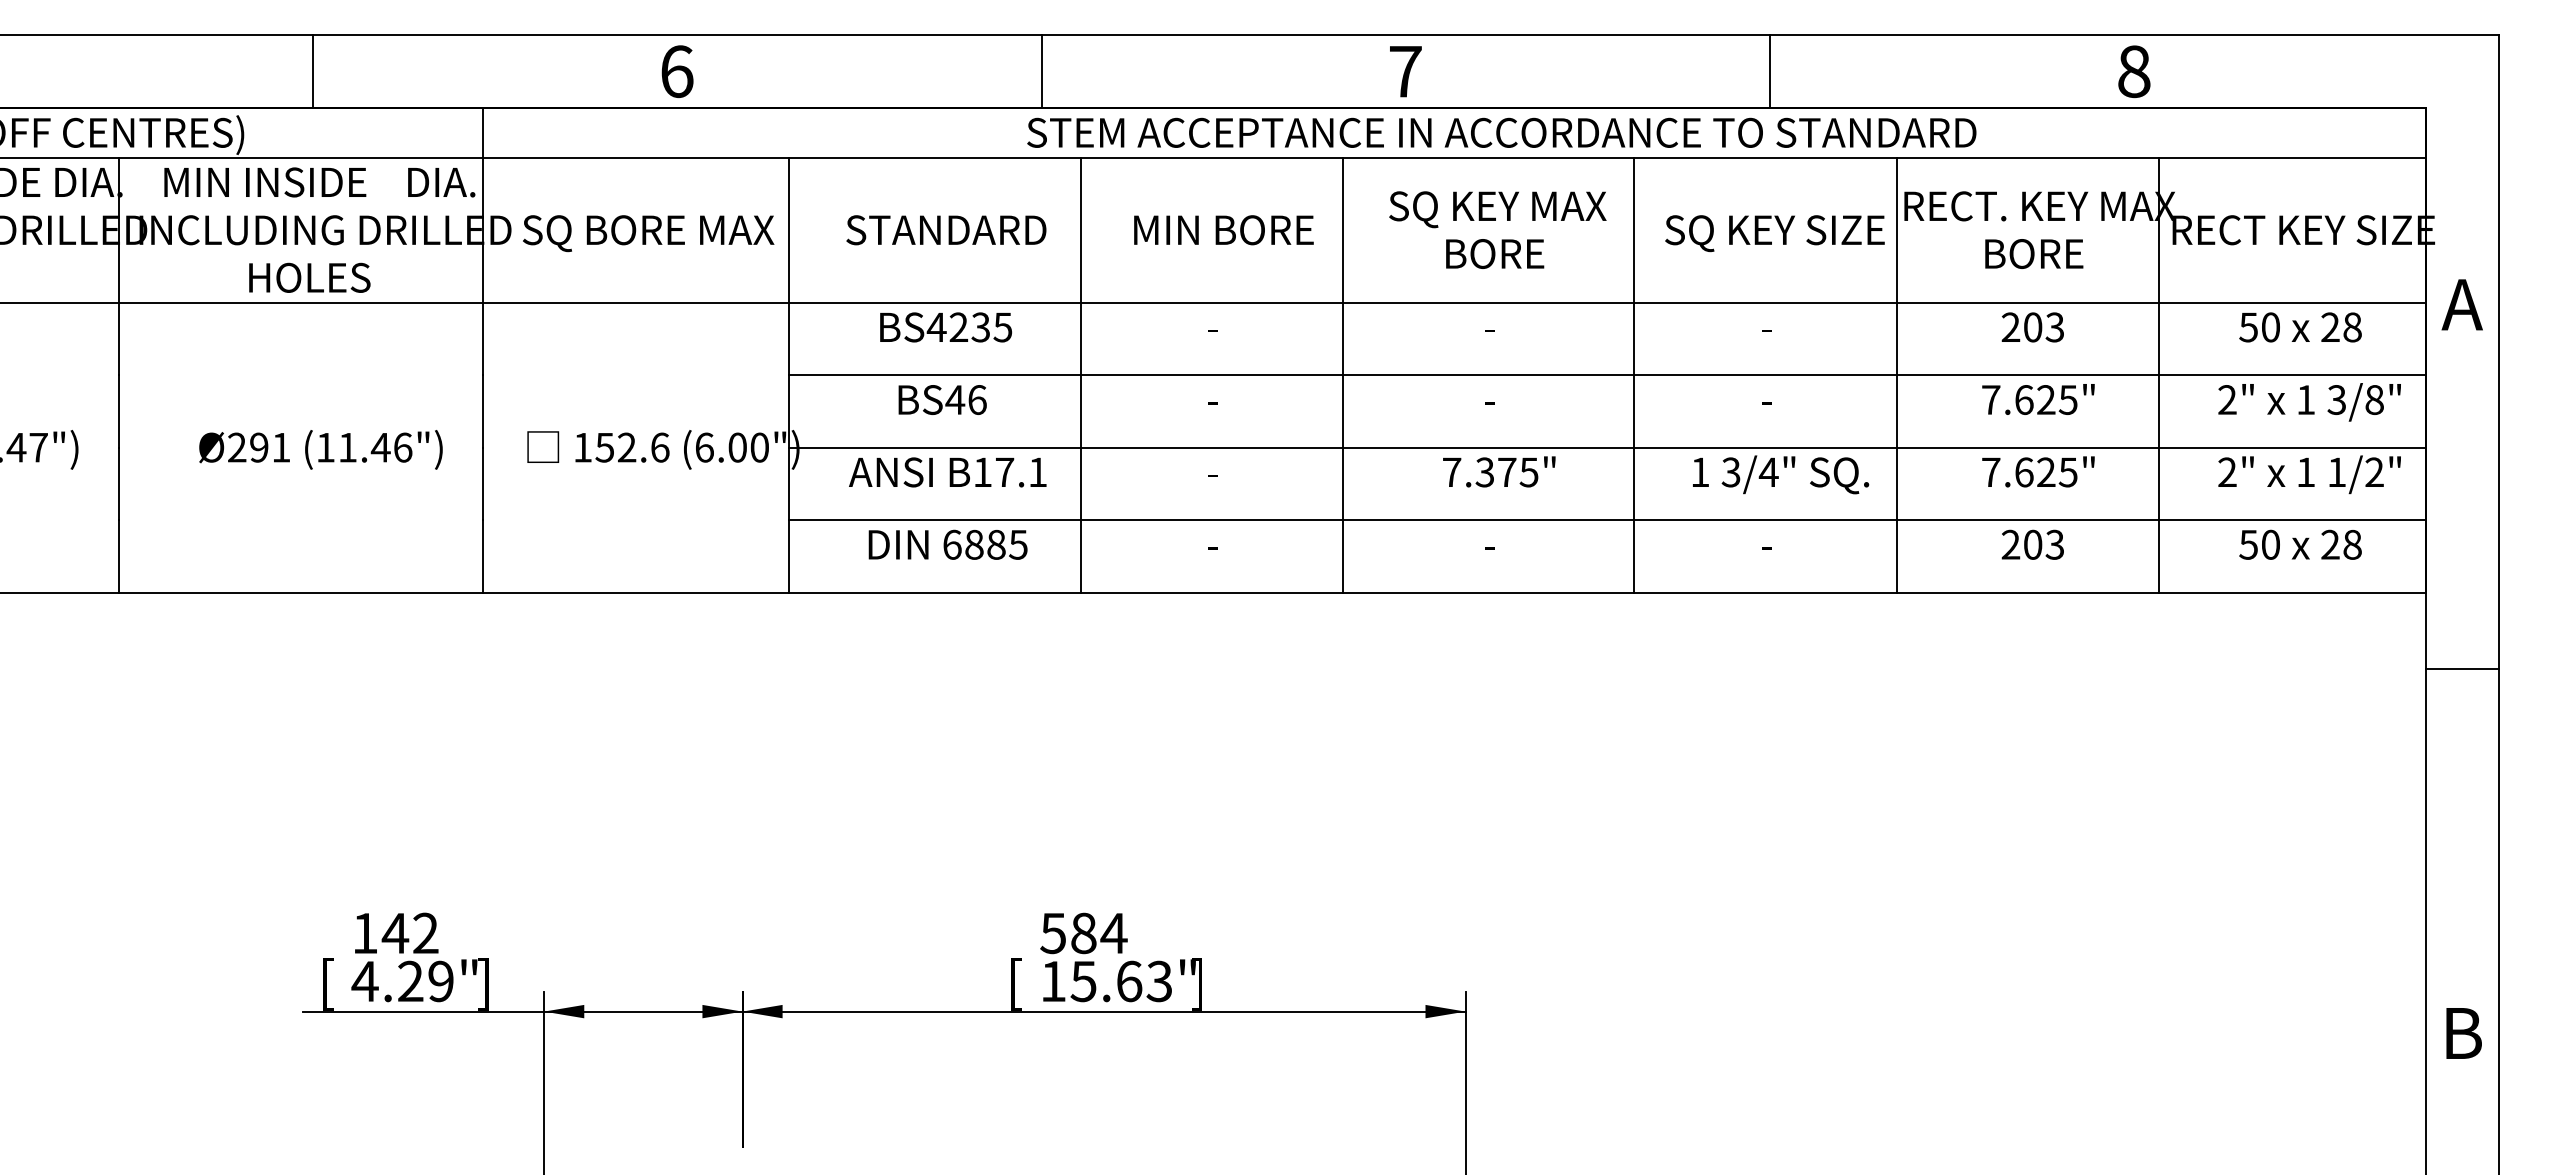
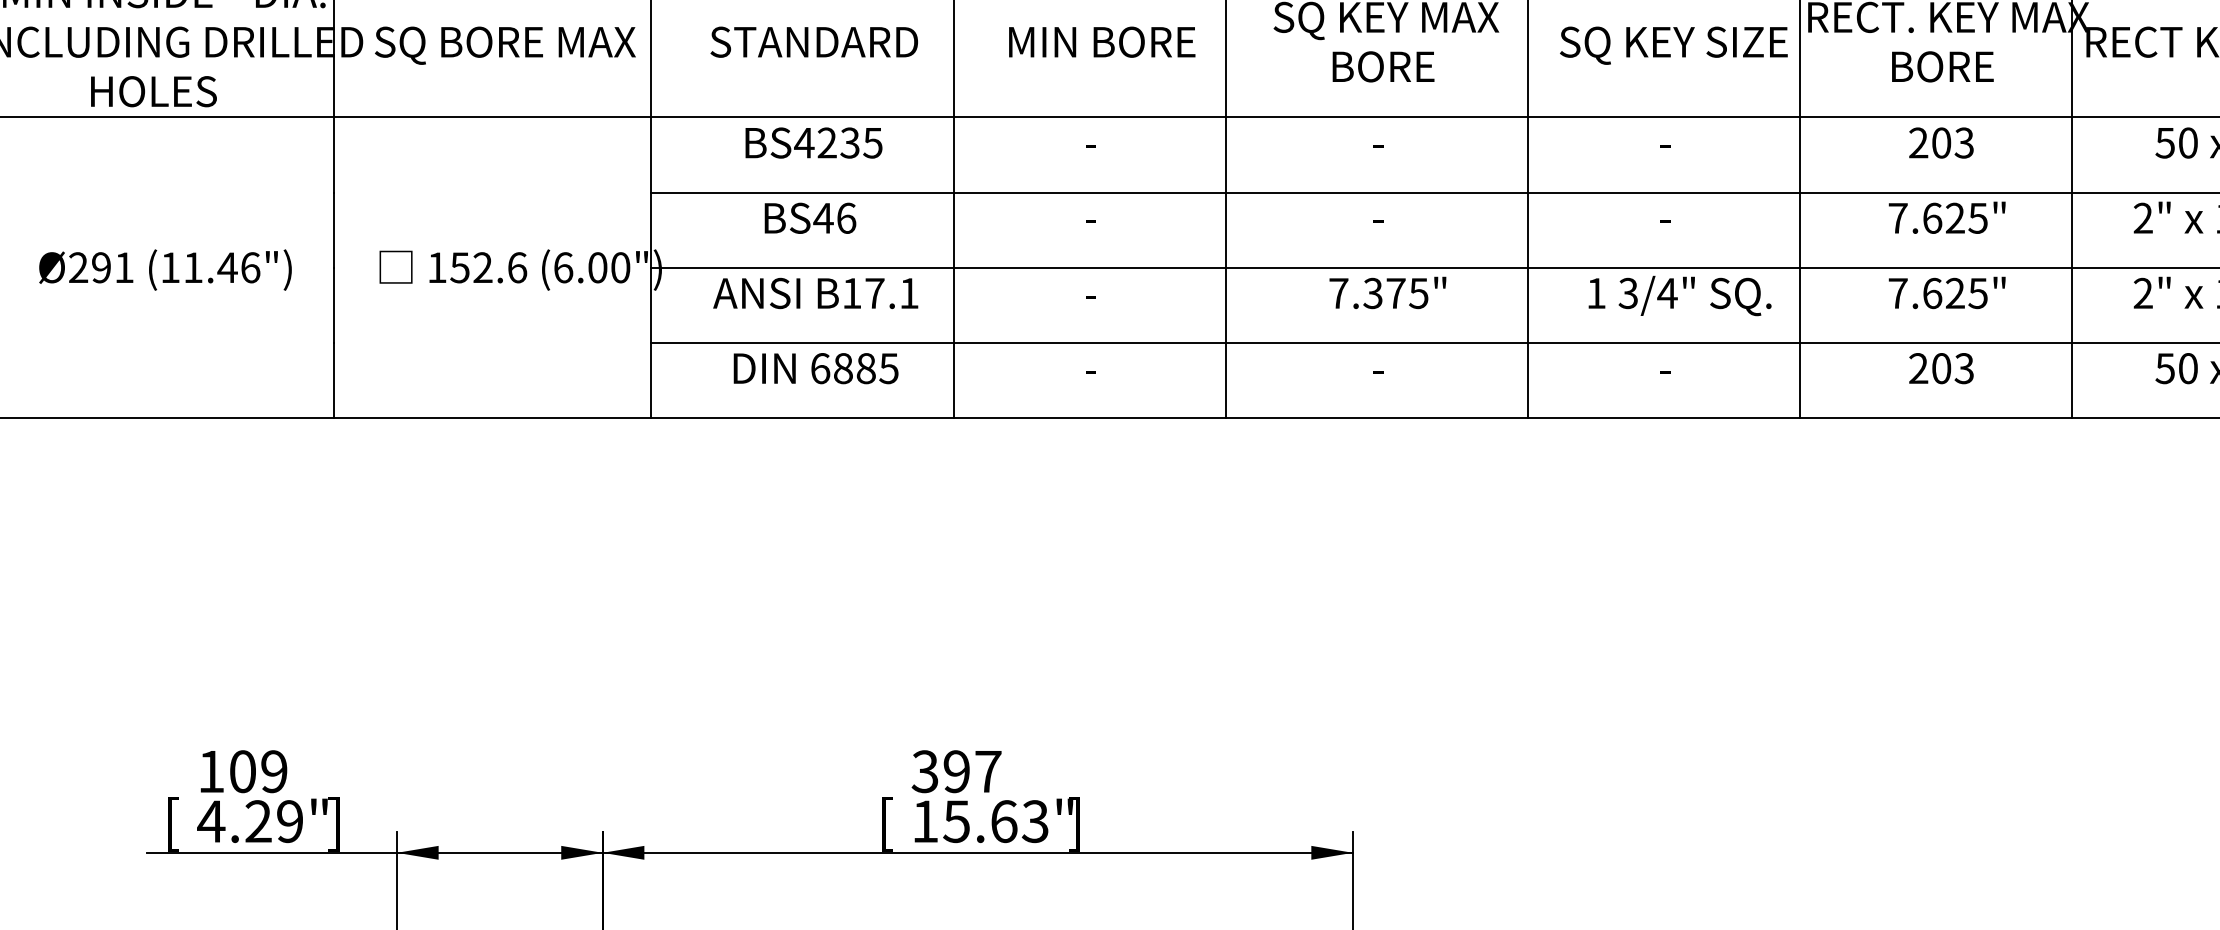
text: (409, 933) -> (257, 771), 142 -> 109
text: (1083, 933) -> (956, 771), 584 -> 397

